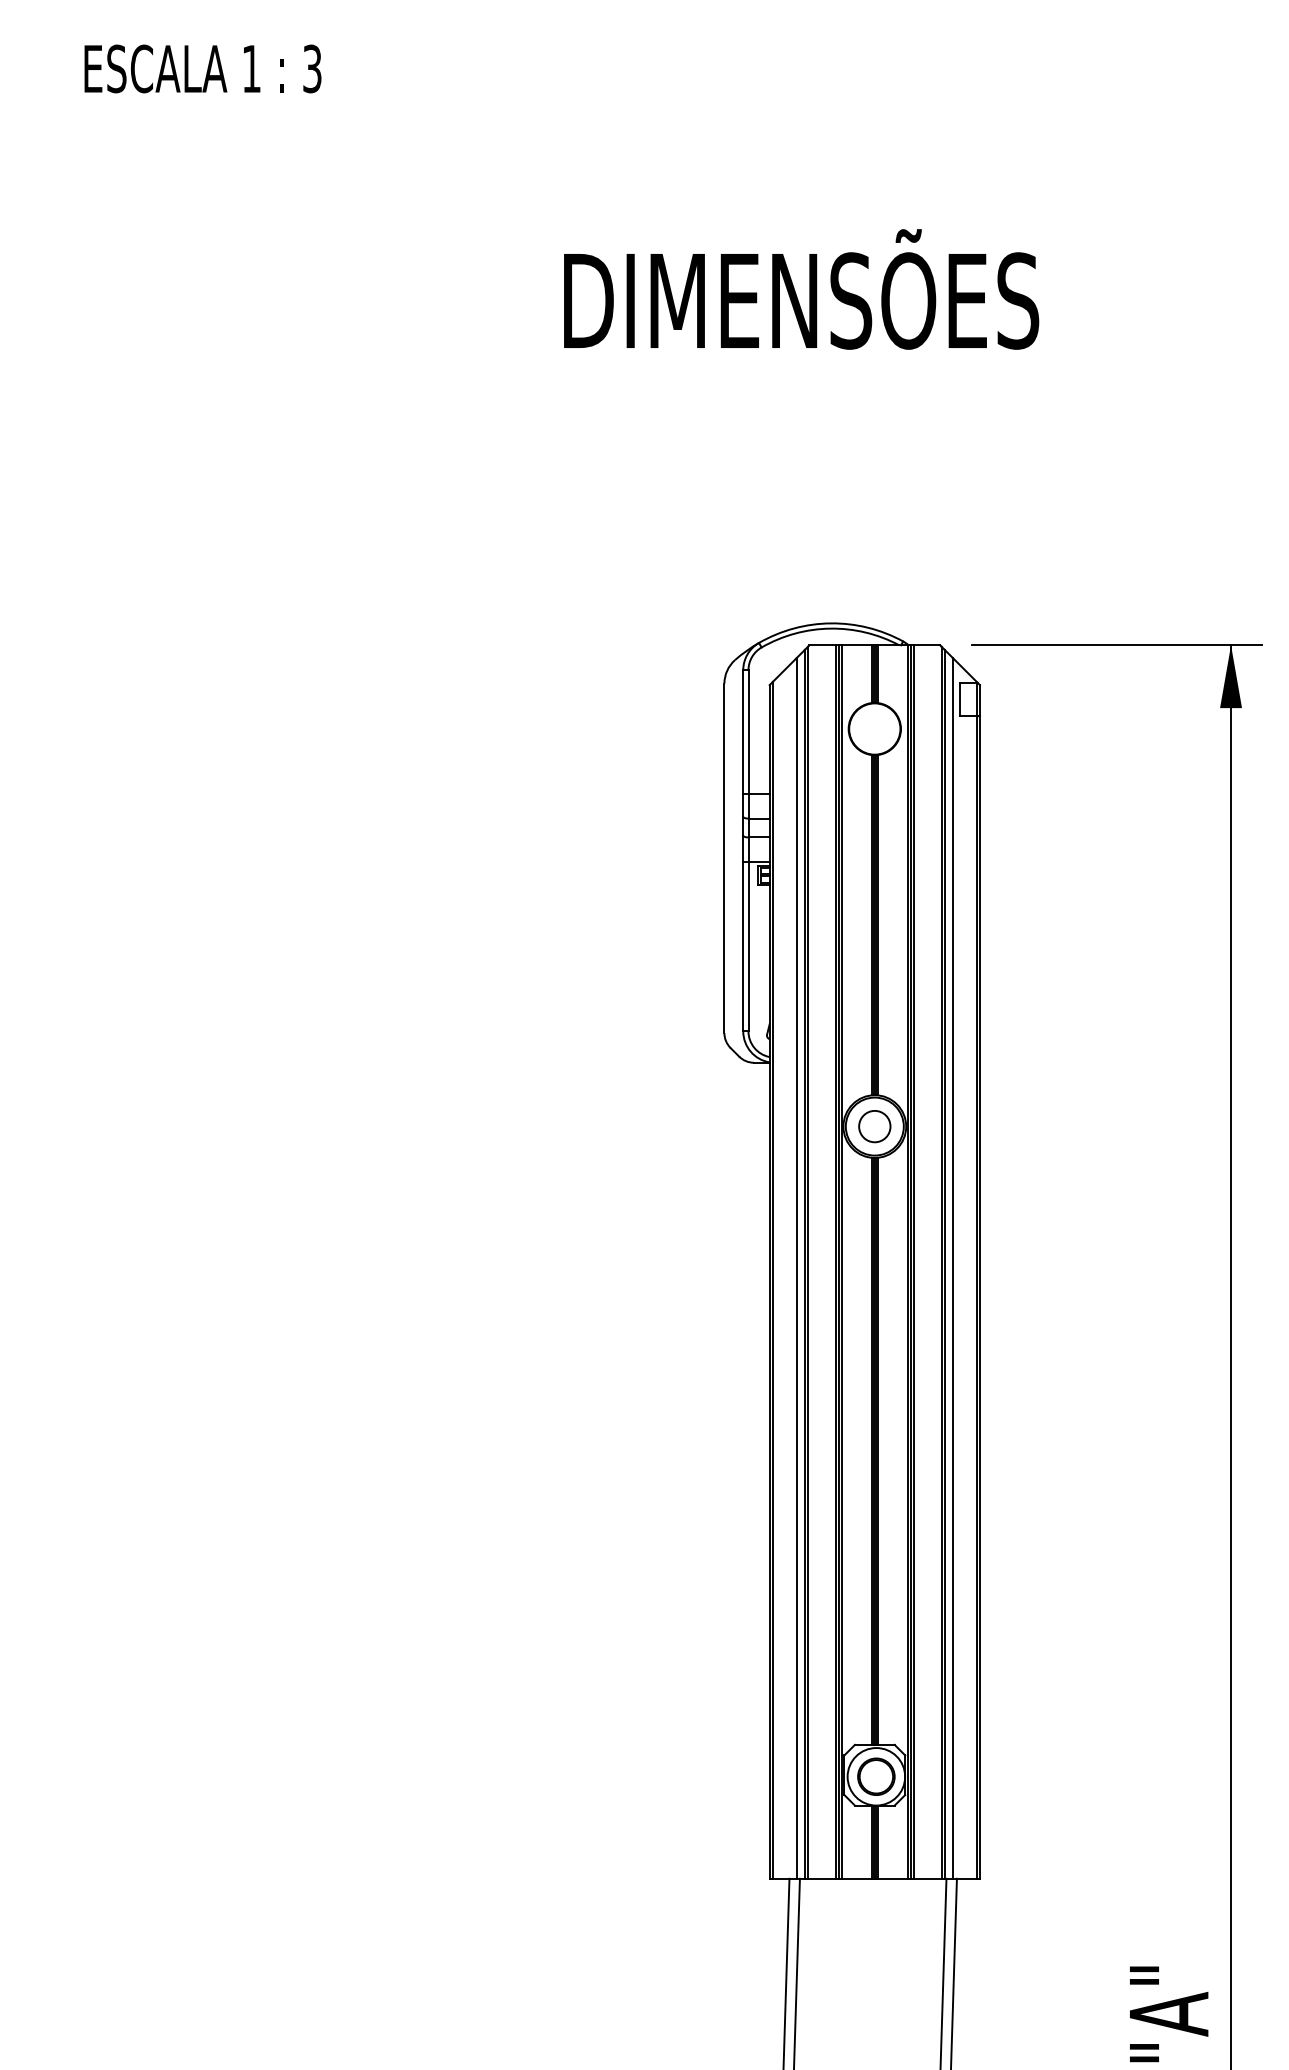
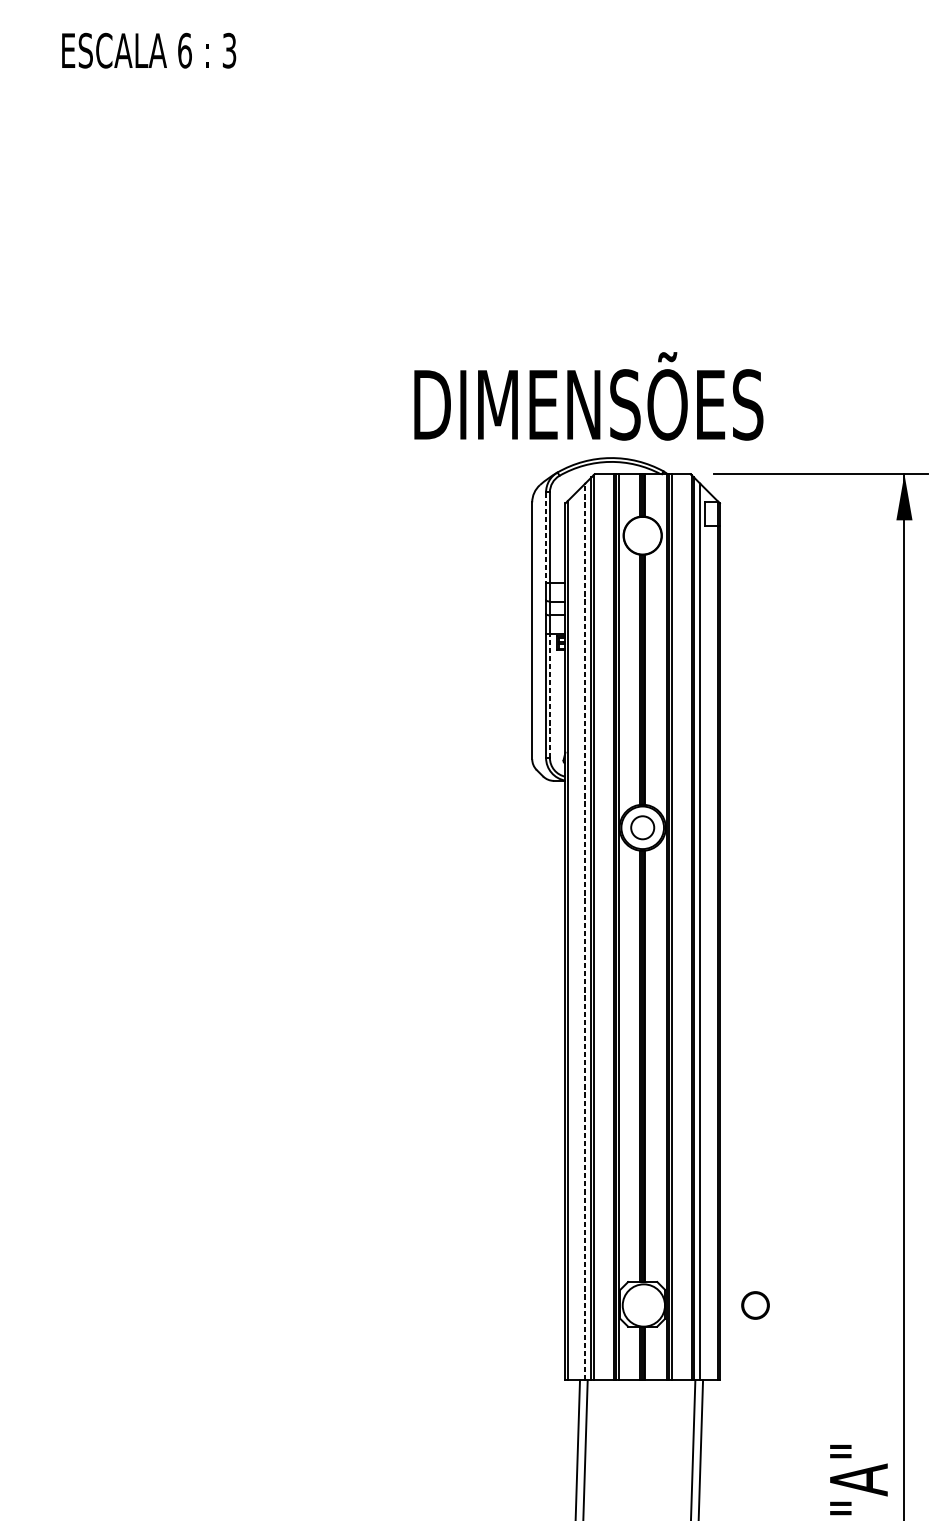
text: (251, 68) -> (184, 50), 1 -> 6
text: (801, 289) -> (588, 396), moved
line: (743, 731) -> (546, 537), solid -> dashed
line: (748, 946) -> (549, 695), solid -> dashed
line: (796, 1267) -> (585, 931), solid -> dashed
part: (876, 1776) -> (755, 1305), moved

